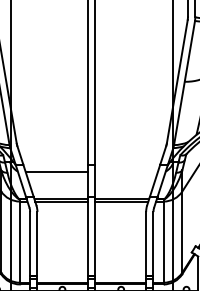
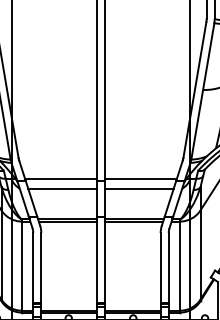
line: (54, 162) -> (60, 178), added
line: (127, 162) -> (140, 178), added
line: (126, 172) -> (139, 189), added

